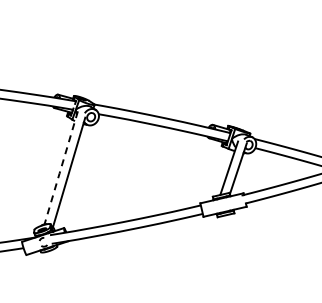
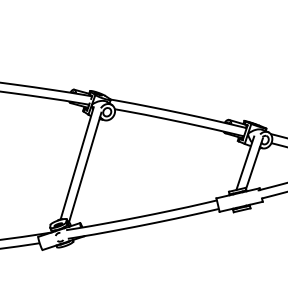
line: (61, 168) -> (77, 163), dashed -> solid

